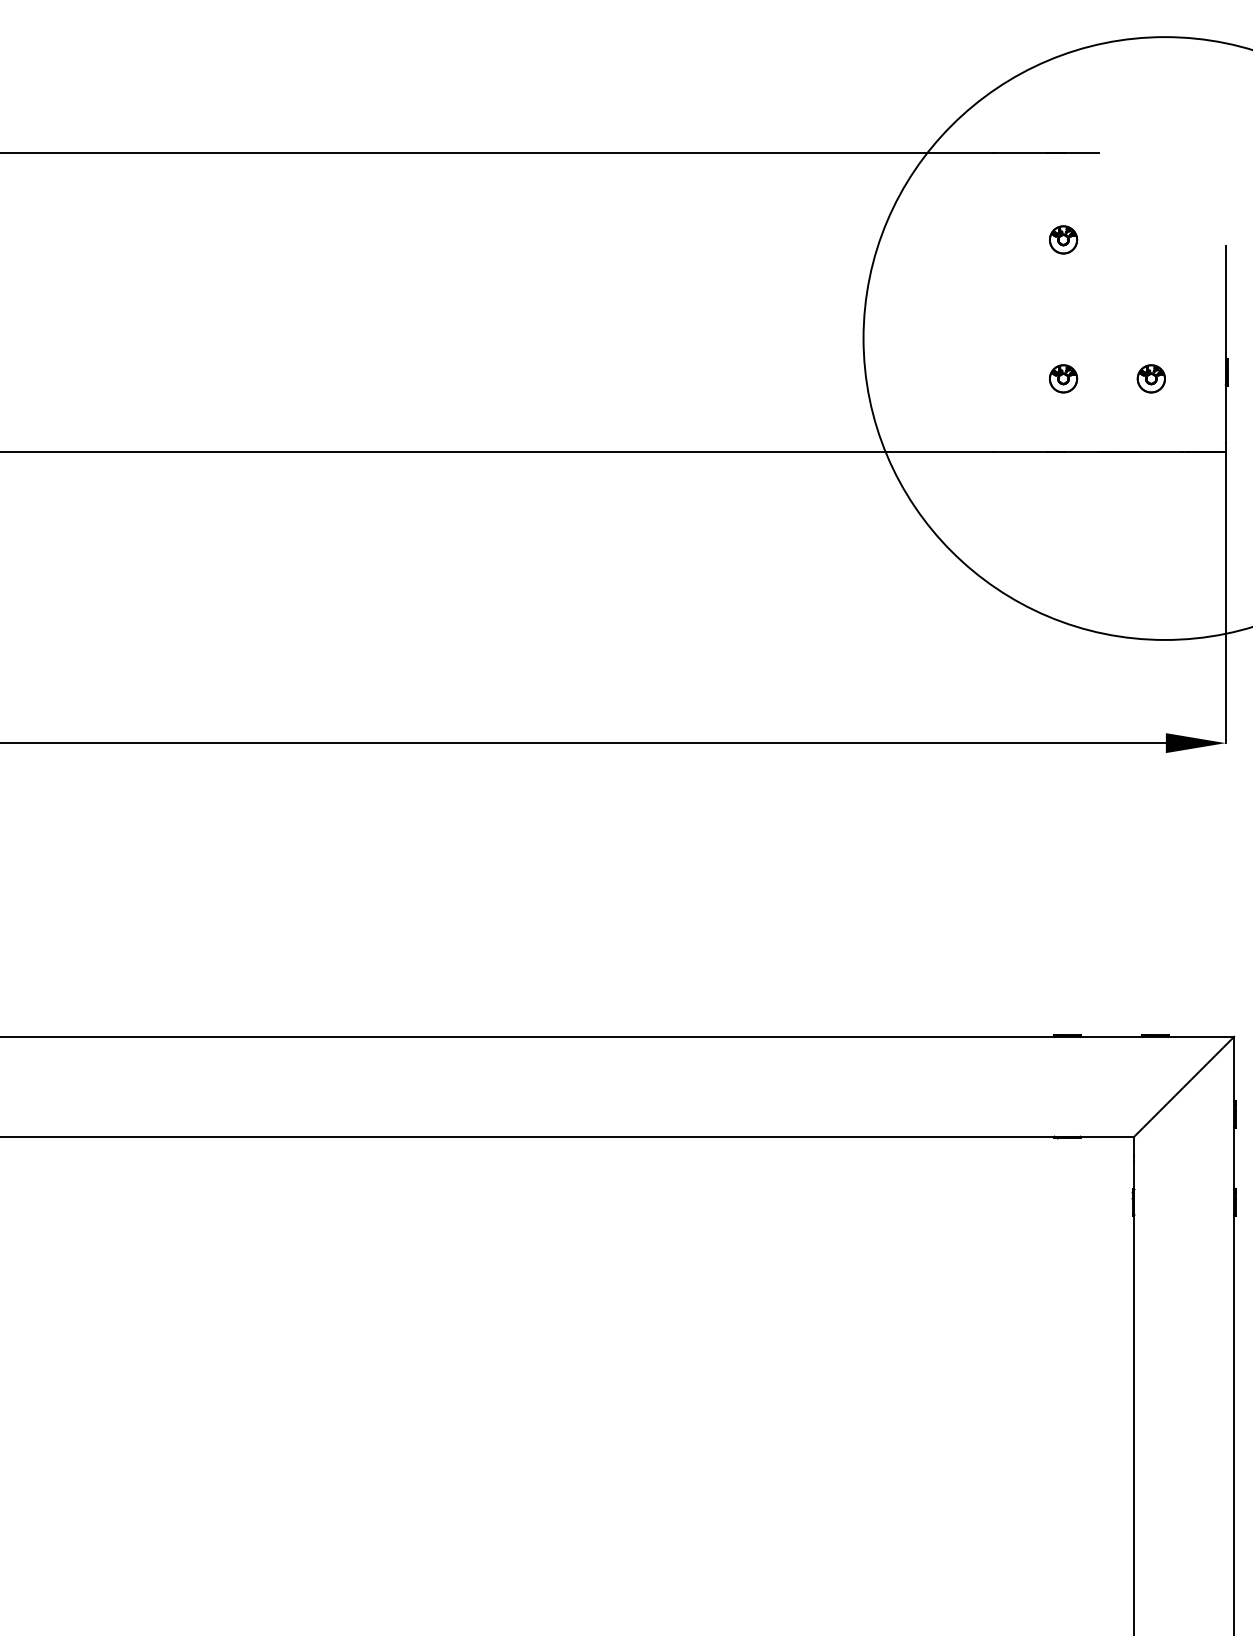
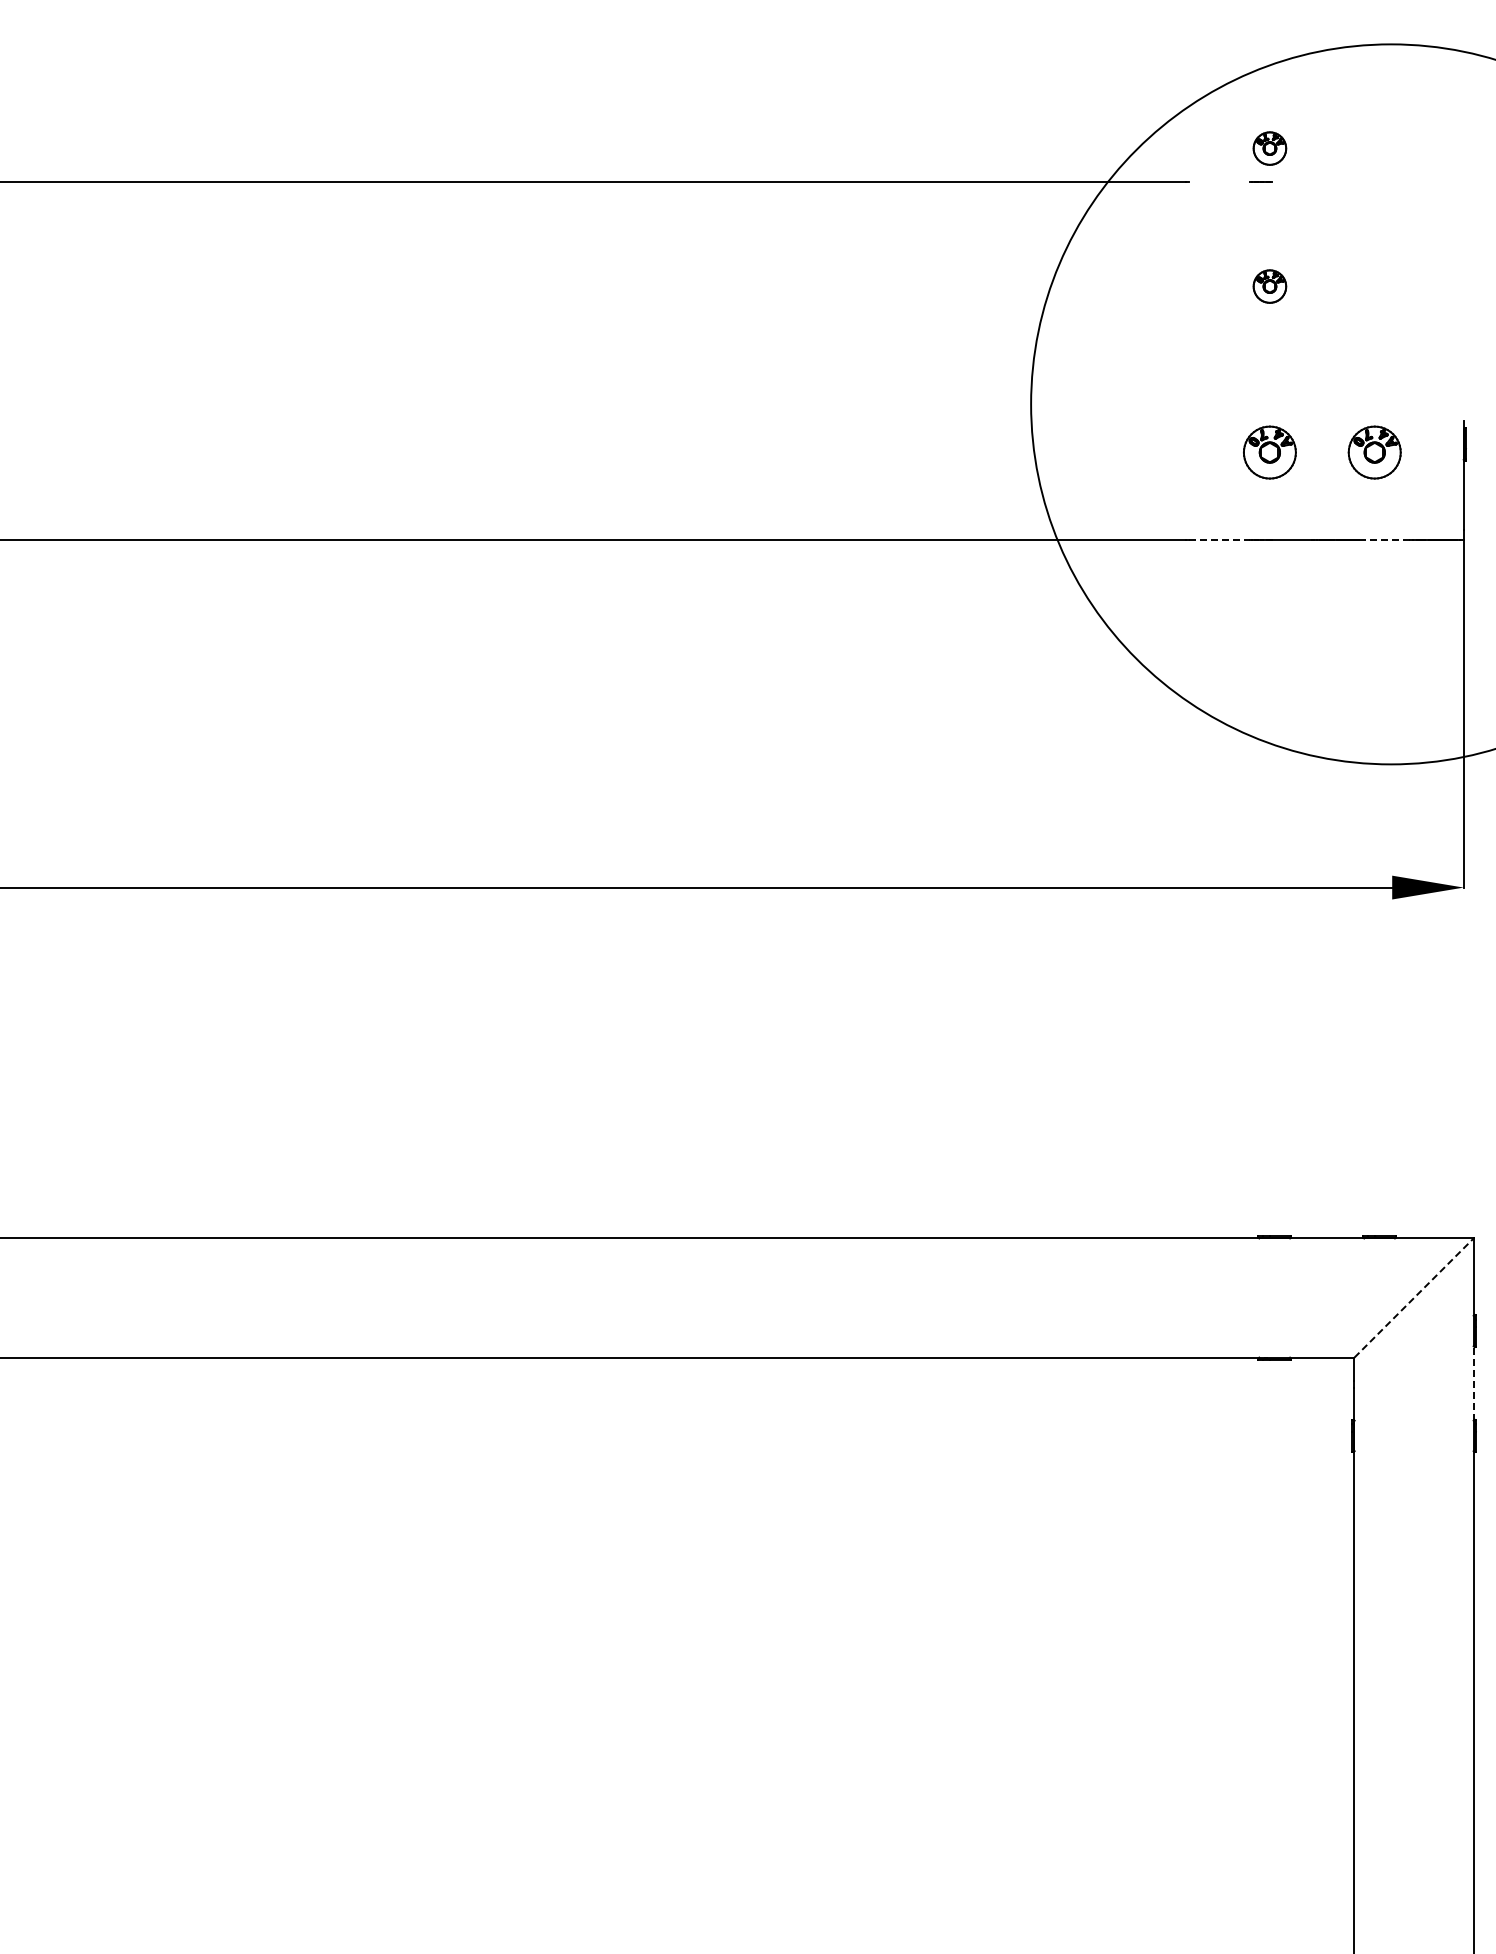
part: (1063, 124) -> (1269, 148), added
line: (1021, 152) -> (1219, 182), removed
line: (1081, 152) -> (1291, 182), removed
line: (1225, 299) -> (1463, 357), removed
part: (1063, 378) -> (1269, 452), size x1.6
part: (1151, 378) -> (1374, 452), size x1.6
line: (1022, 452) -> (1220, 540), solid -> dashed
line: (1159, 452) -> (1384, 540), solid -> dashed
line: (1184, 1086) -> (1414, 1297), solid -> dashed
line: (1233, 1157) -> (1473, 1382), solid -> dashed

